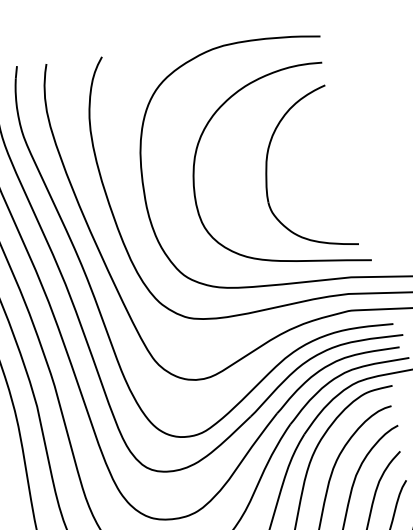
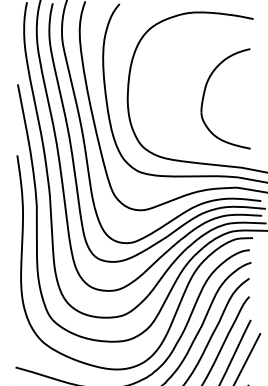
curve: (195, 172) -> (161, 85), removed

